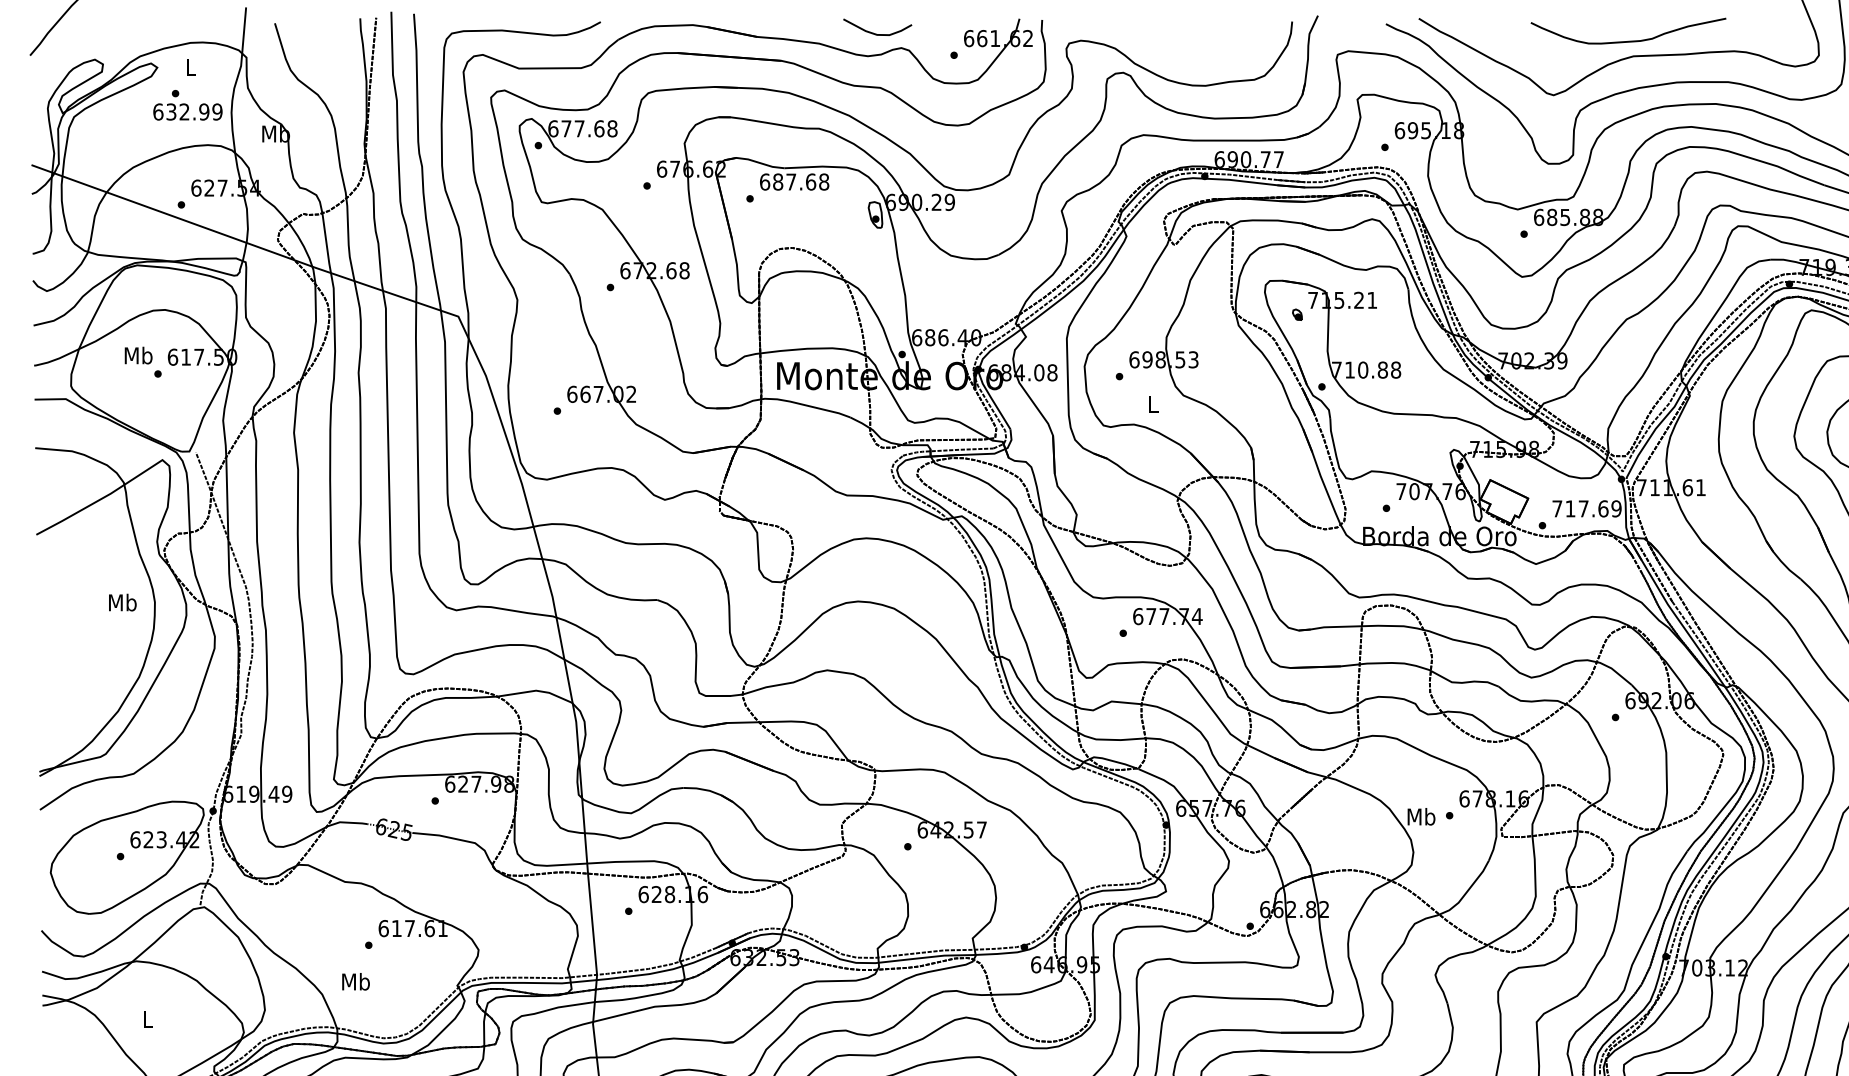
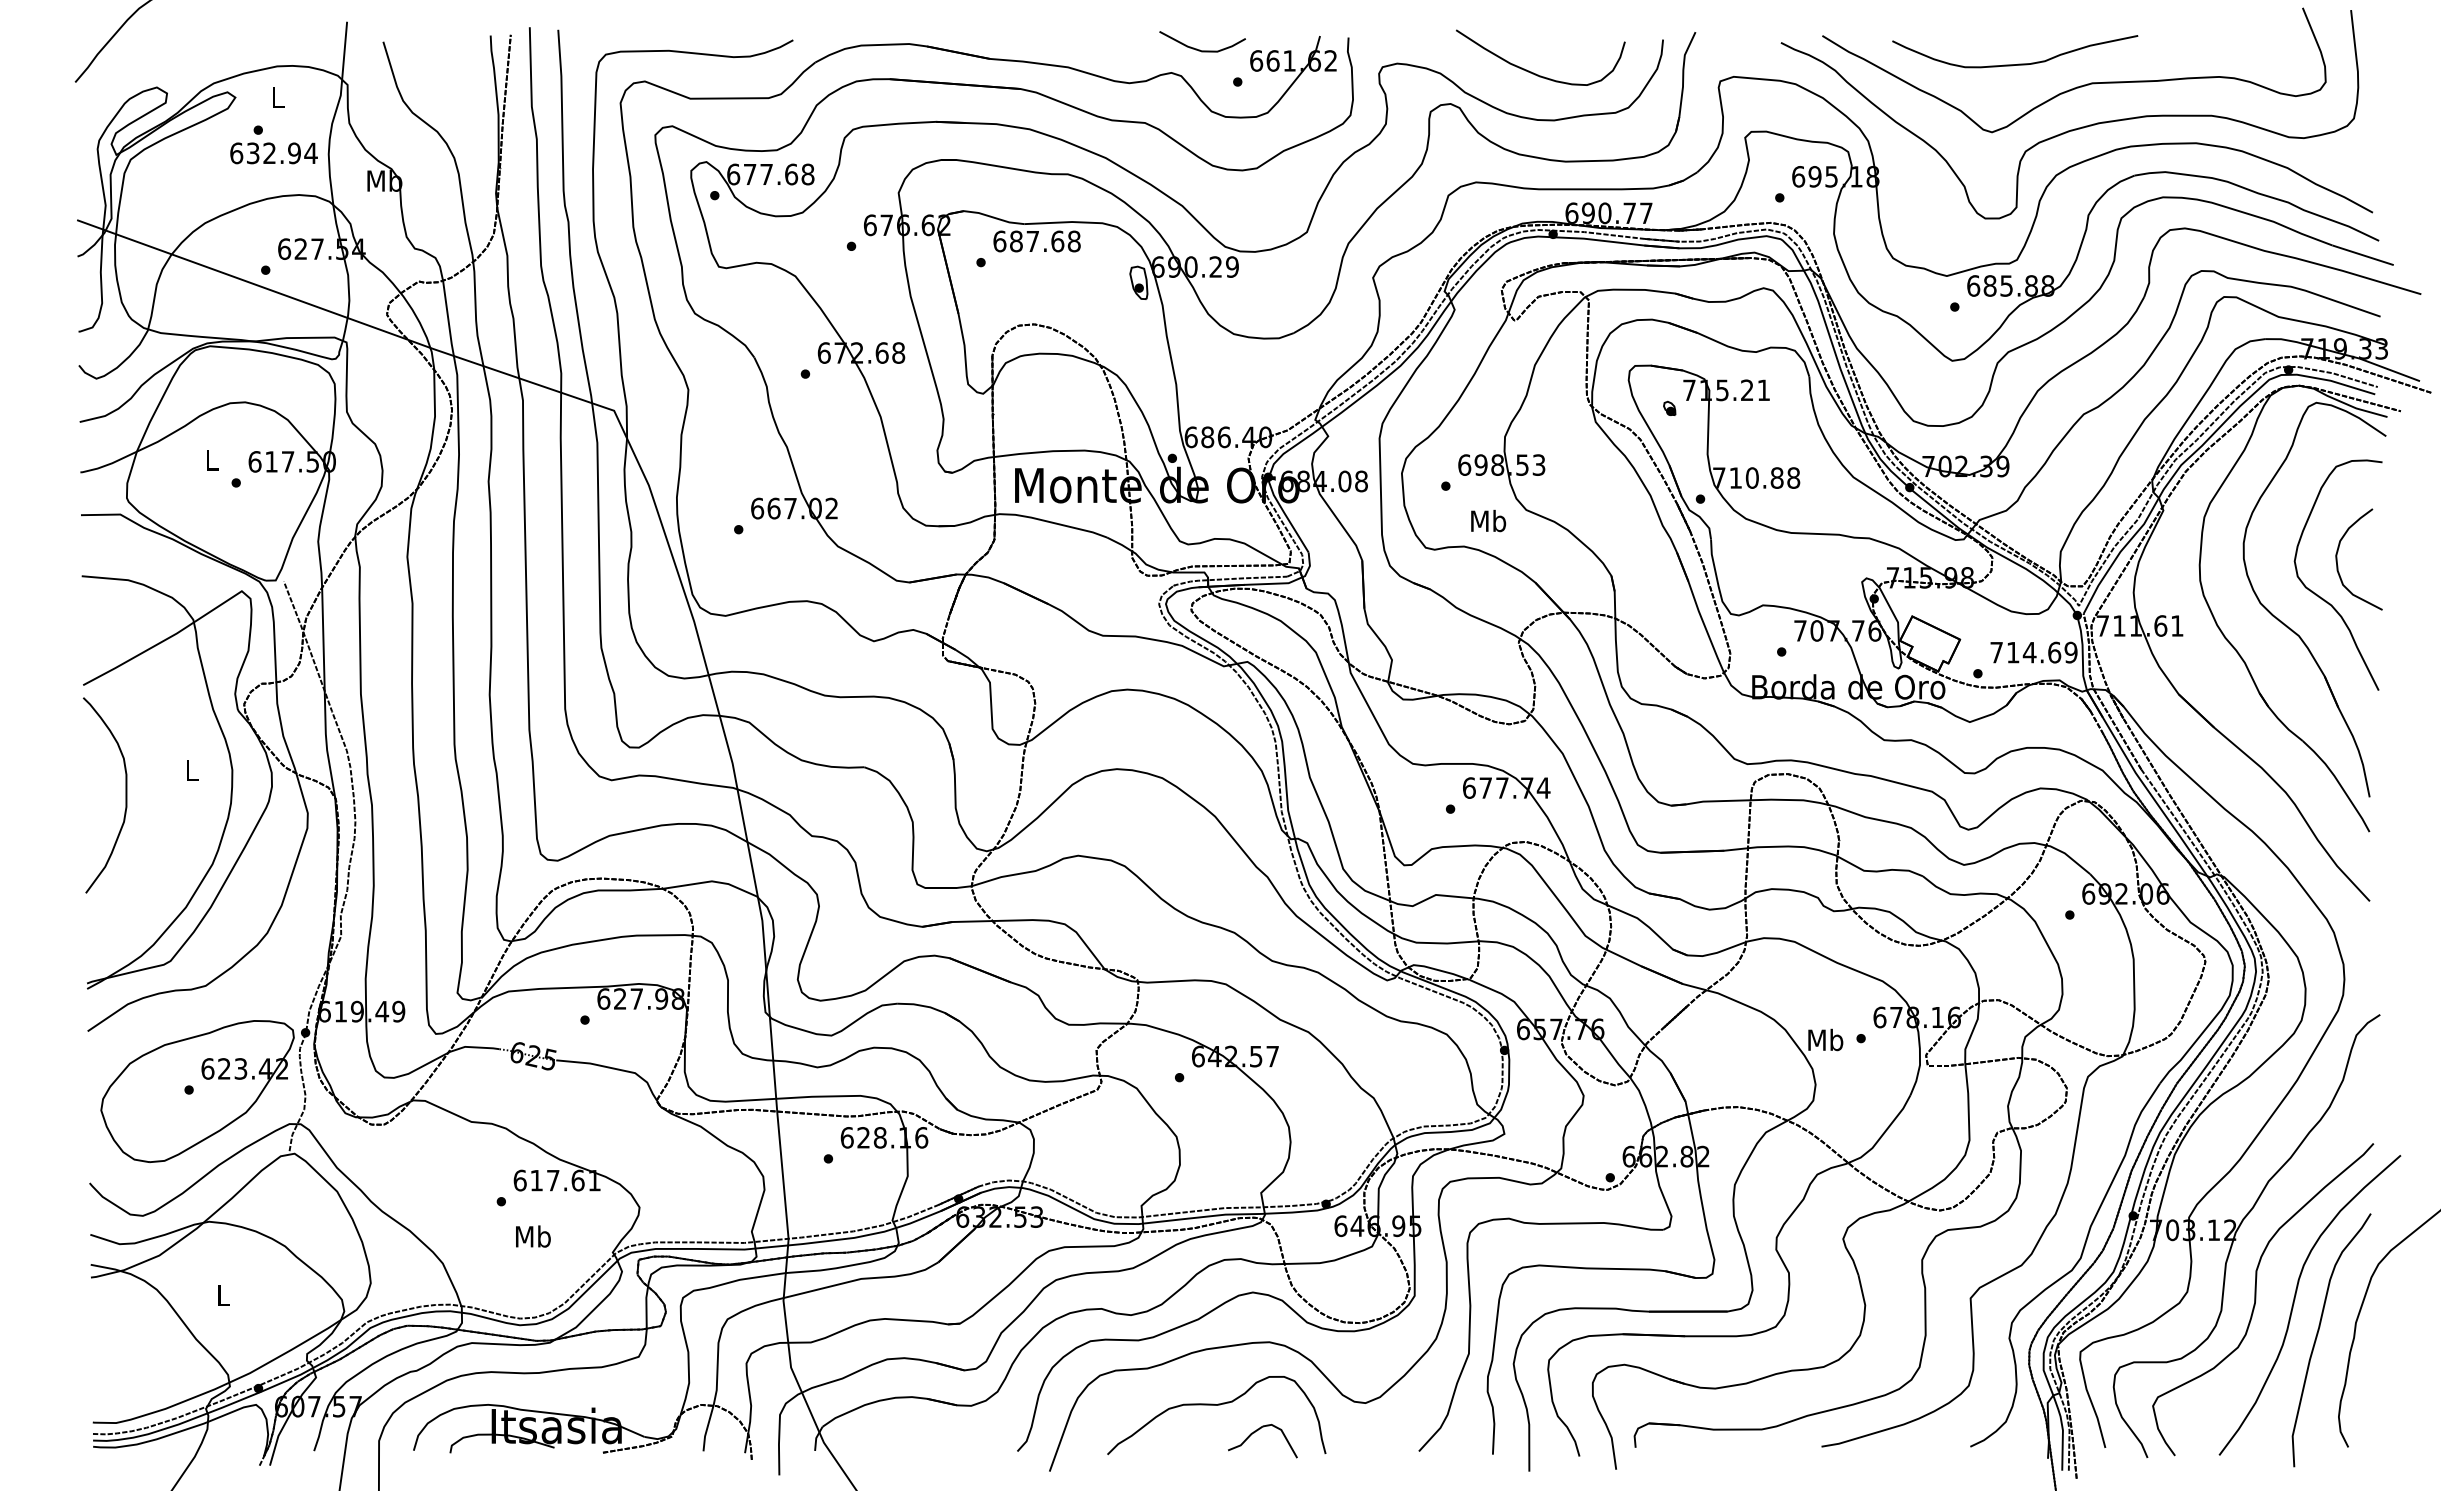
curve: (876, 33) -> (1200, 49), moved
curve: (1631, 40) -> (2018, 63), moved
curve: (1191, 48) -> (1536, 73), added
text: (217, 112) -> (310, 153), 632.99 -> 632.94
text: (138, 355) -> (211, 459), Mb -> L
text: (1153, 403) -> (1488, 520), L -> Mb
text: (1583, 508) -> (2029, 652), 717.69 -> 714.69
text: (122, 602) -> (191, 770), Mb -> L
curve: (69, 622) -> (125, 795), added
text: (356, 981) -> (533, 1236), moved

